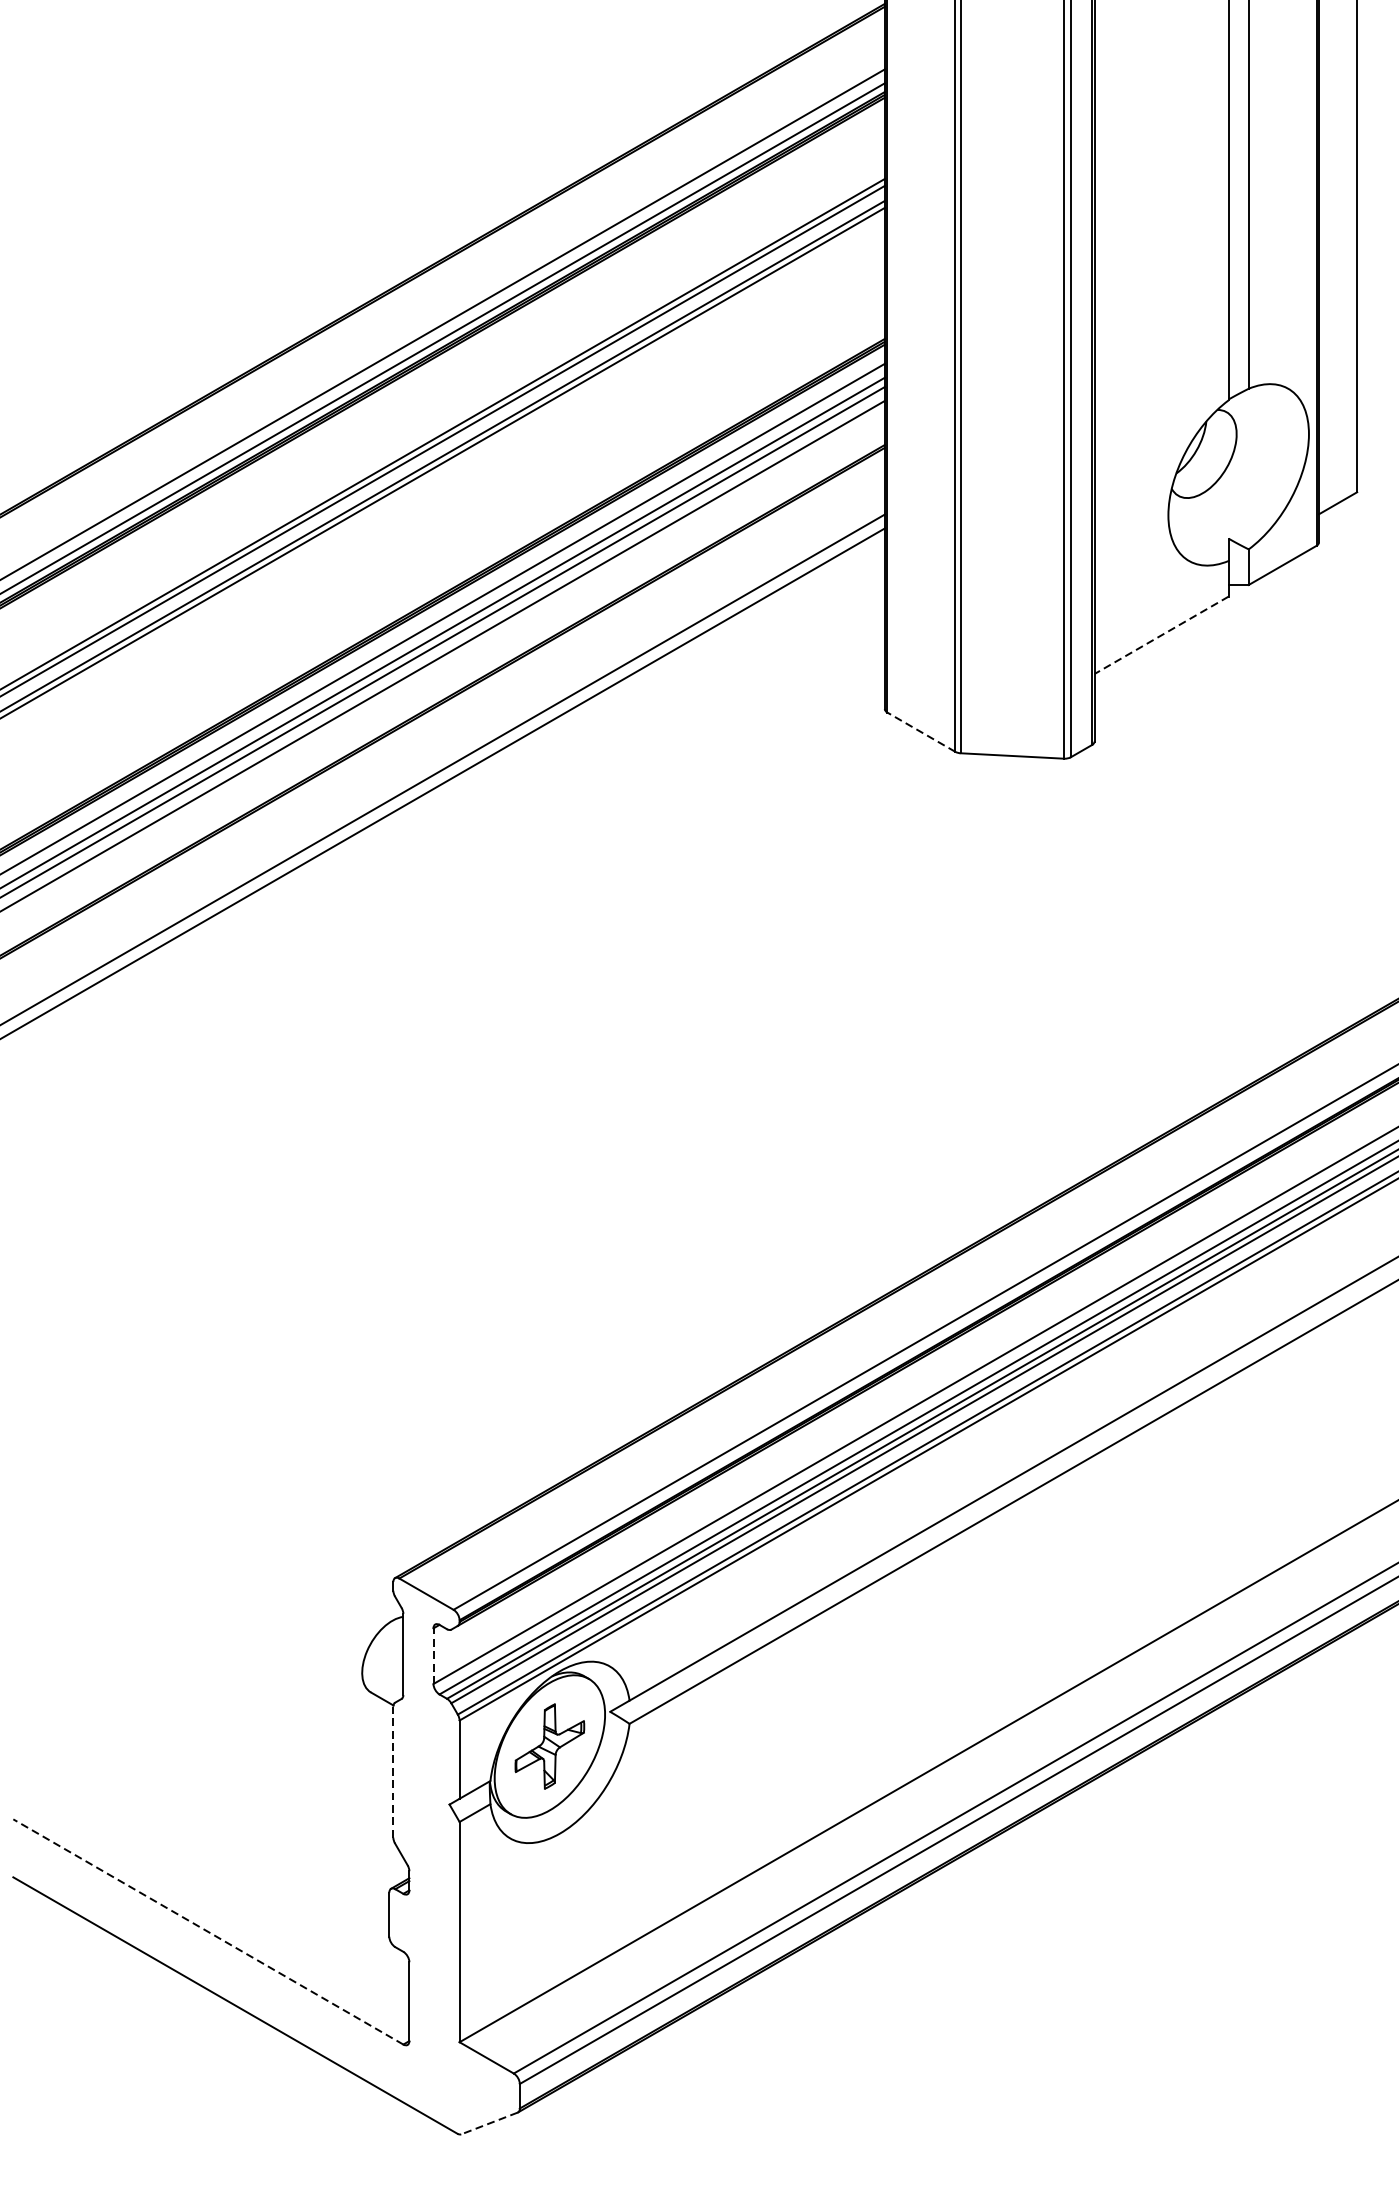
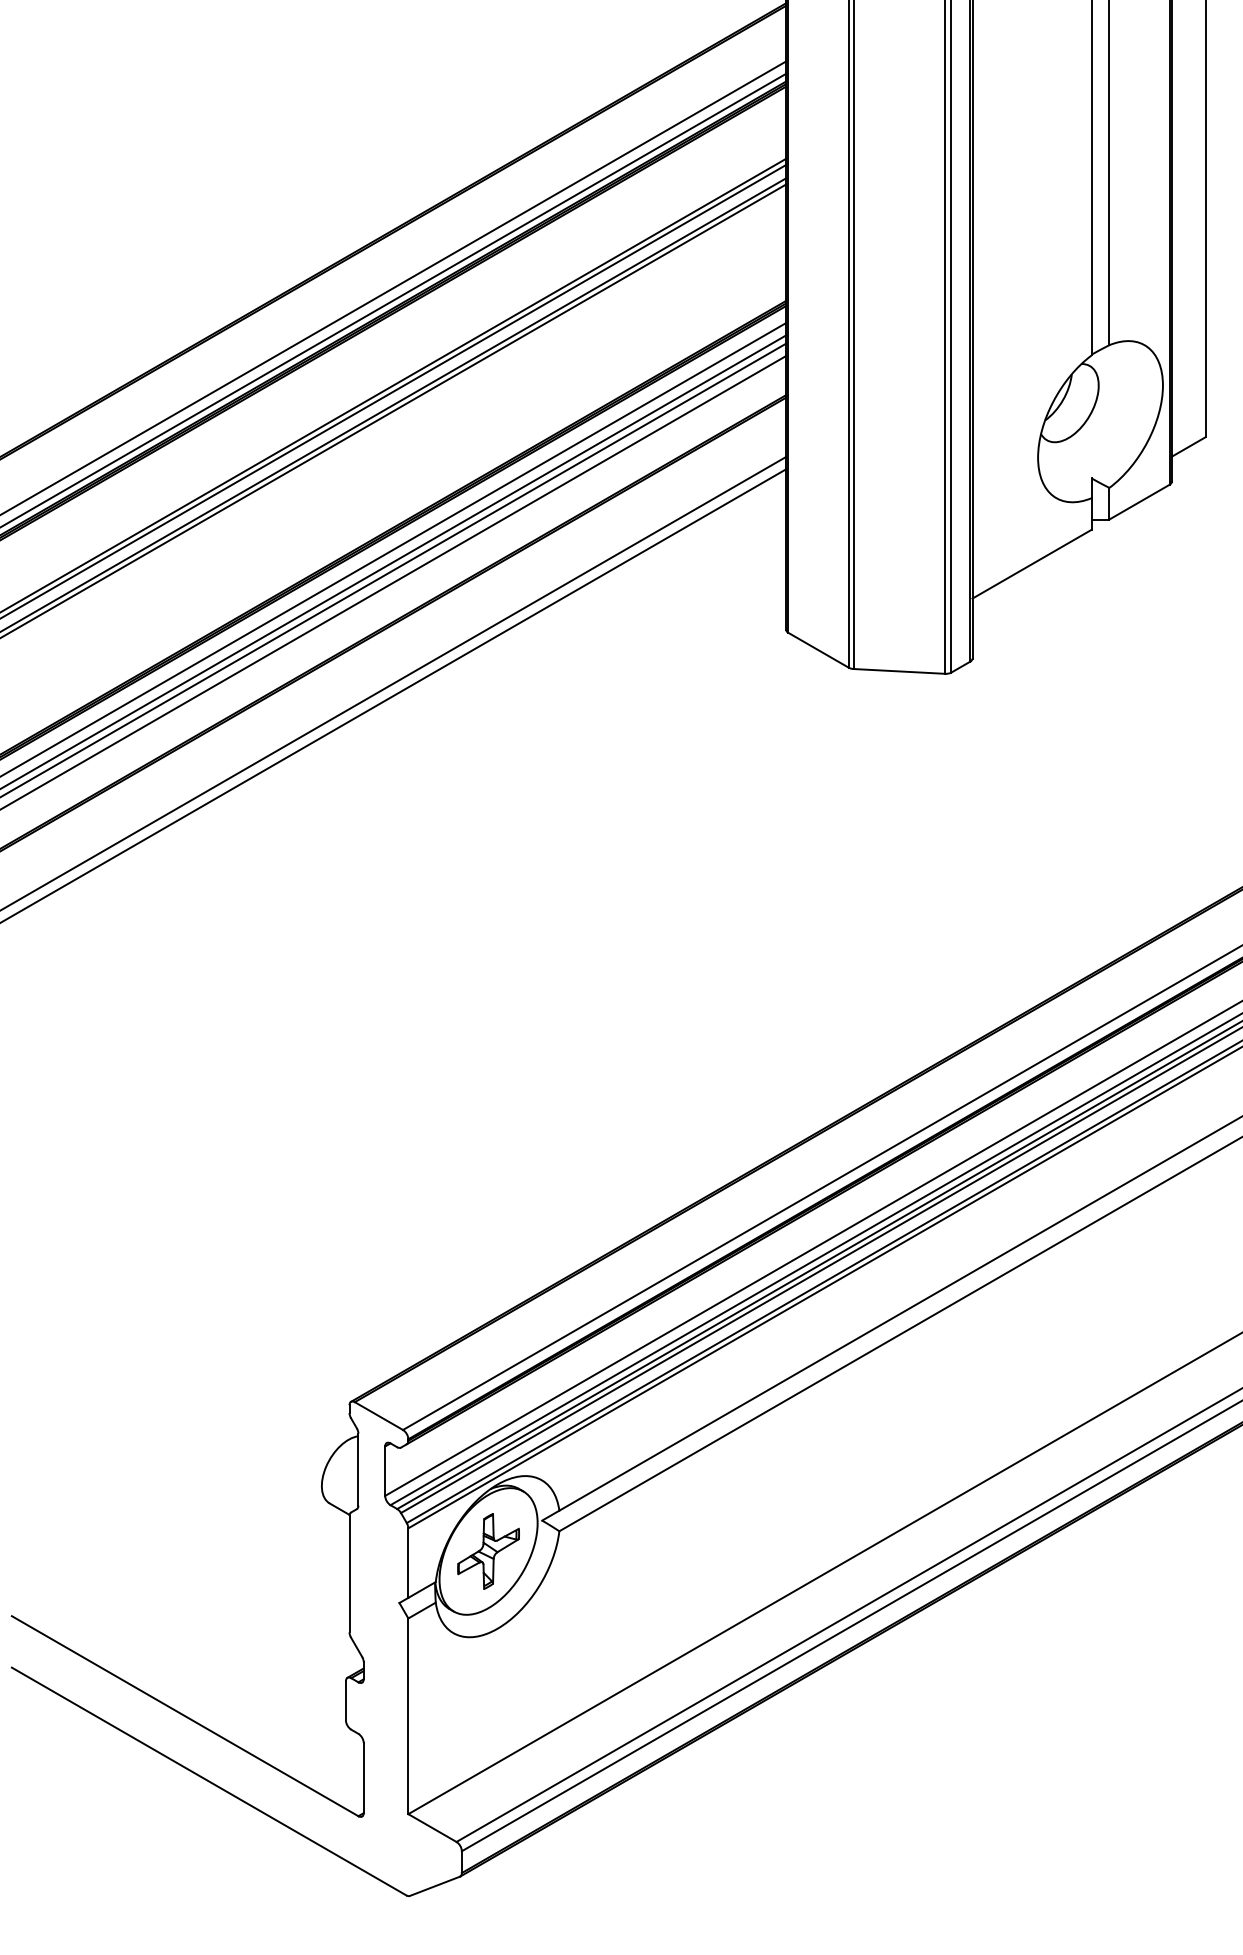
line: (1162, 635) -> (1032, 564), dashed -> solid
line: (921, 732) -> (818, 650), dashed -> solid
line: (433, 1656) -> (385, 1471), dashed -> solid
line: (393, 1771) -> (349, 1573), dashed -> solid
line: (207, 1931) -> (184, 1715), dashed -> solid
line: (489, 2123) -> (434, 1886), dashed -> solid

